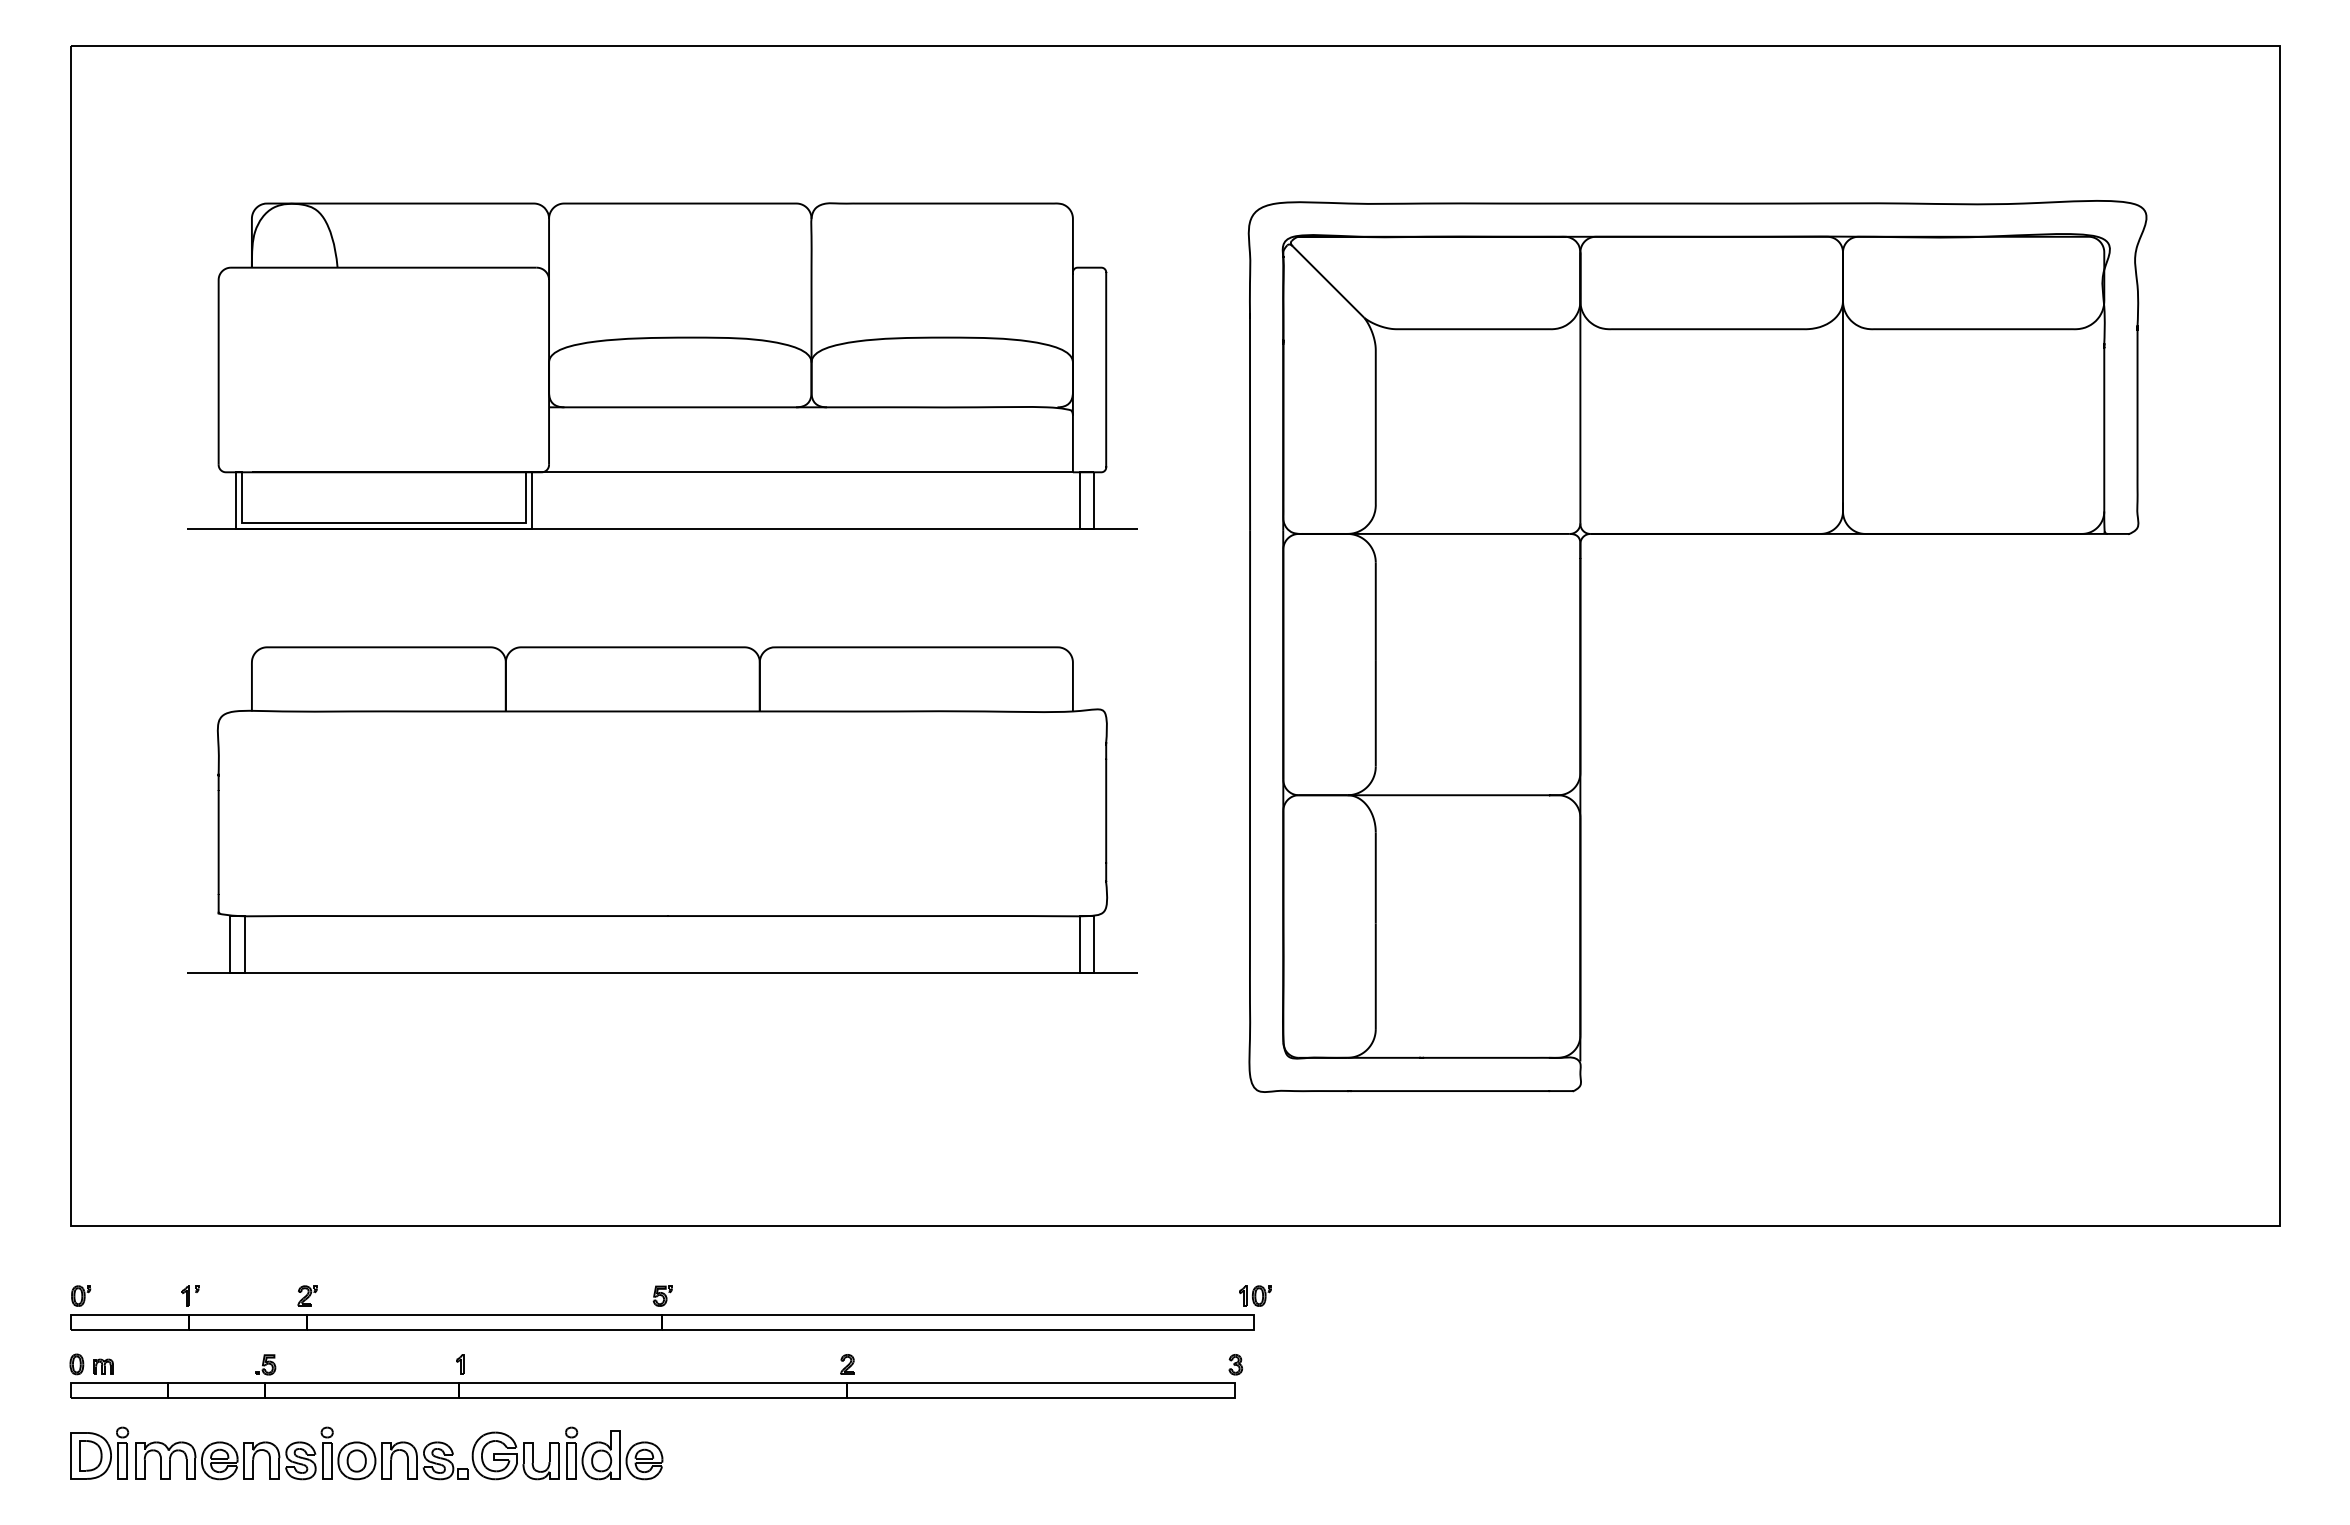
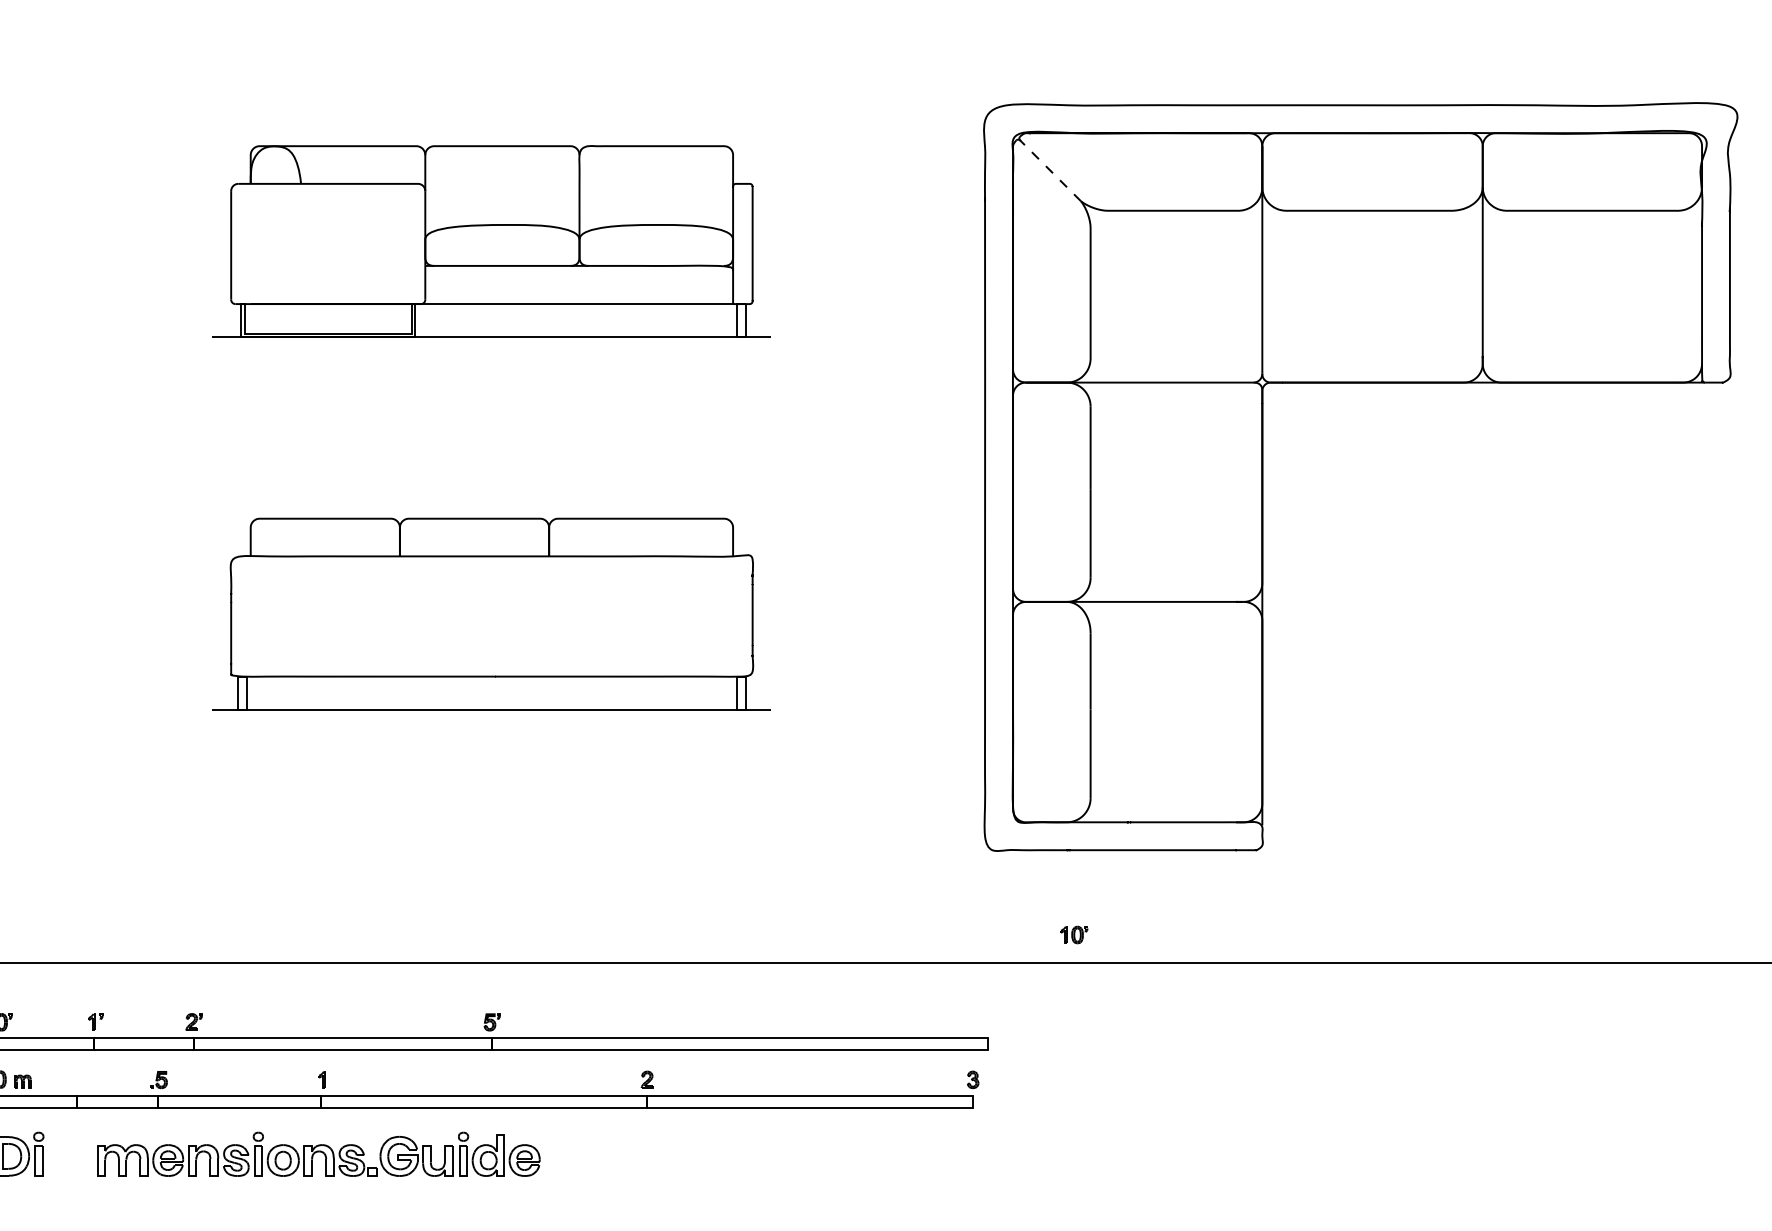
line: (1328, 282) -> (1050, 171), solid -> dashed
part: (662, 365) -> (491, 241), size x0.7
part: (662, 809) -> (491, 613), size x0.7
part: (1255, 1295) -> (1074, 934), moved
part: (399, 1453) -> (319, 1154), moved

